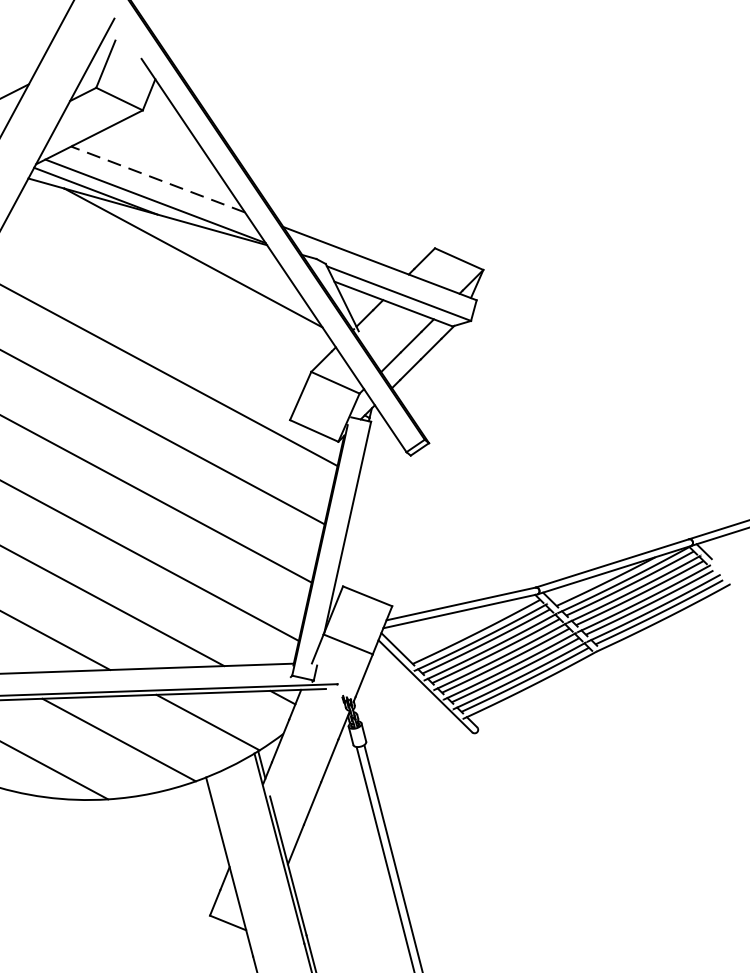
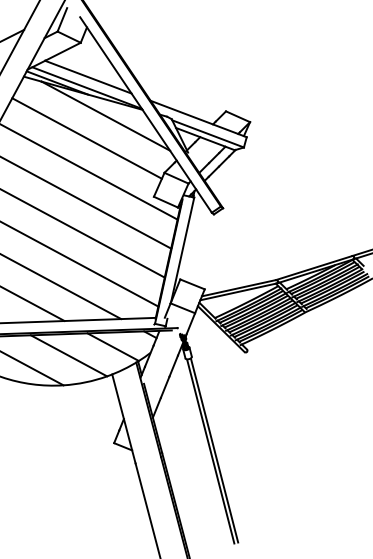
line: (156, 180) -> (87, 77), dashed -> solid
line: (154, 302) -> (86, 138), added

